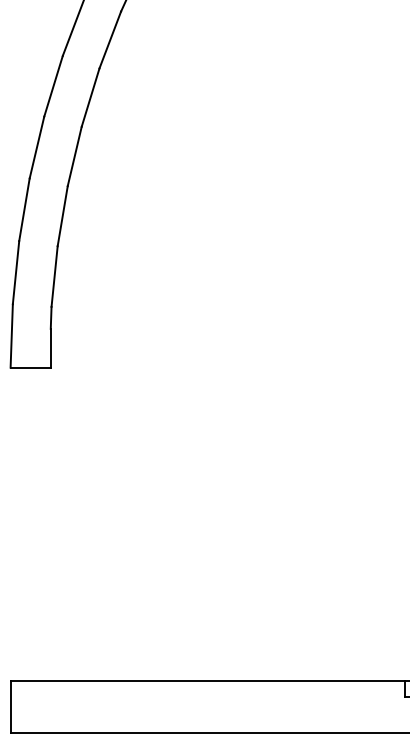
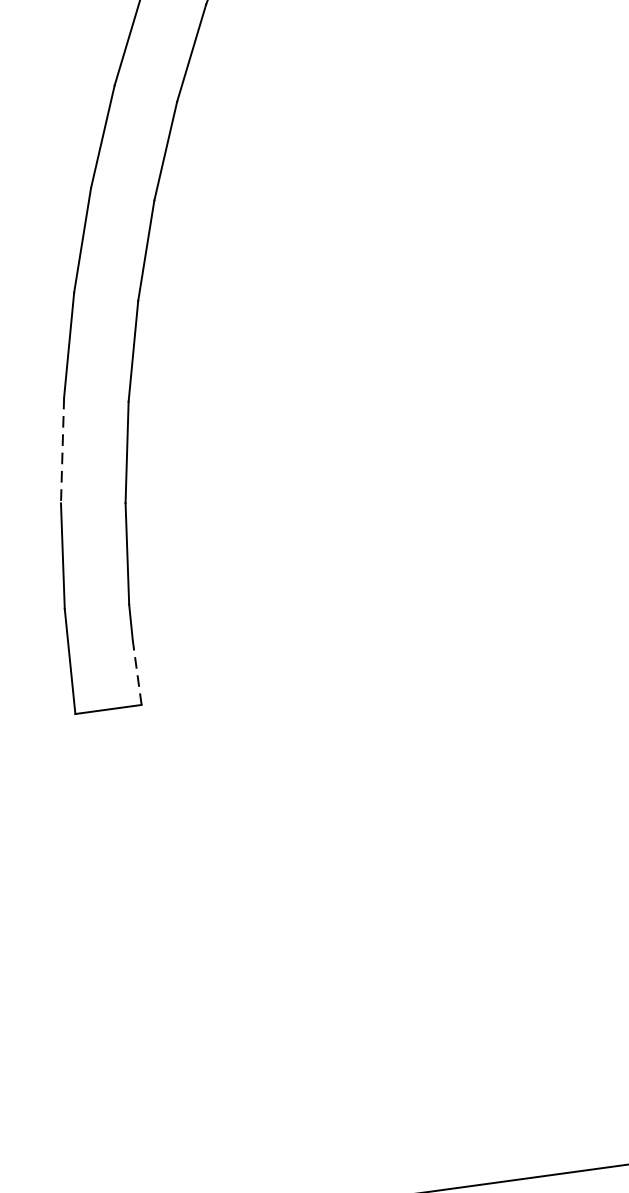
line: (24, 209) -> (62, 450), solid -> dashed
line: (50, 347) -> (136, 671), solid -> dashed

